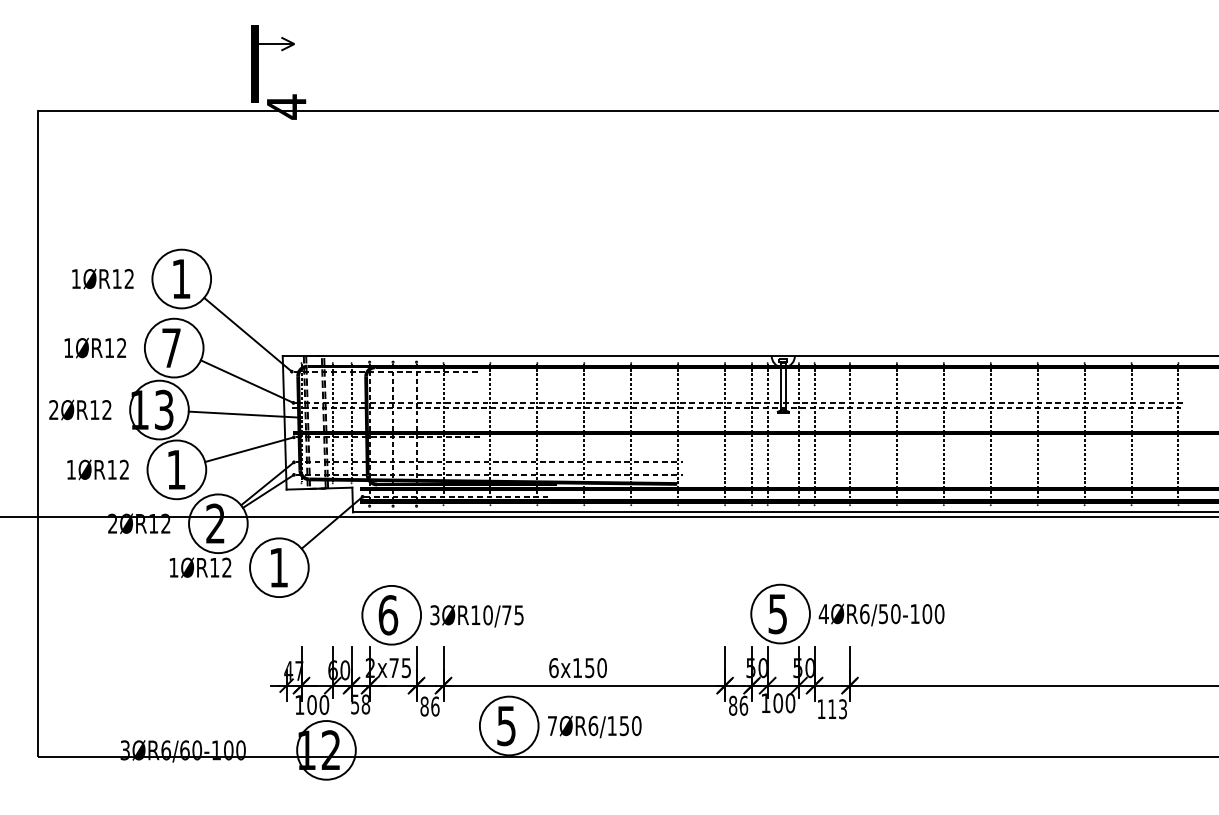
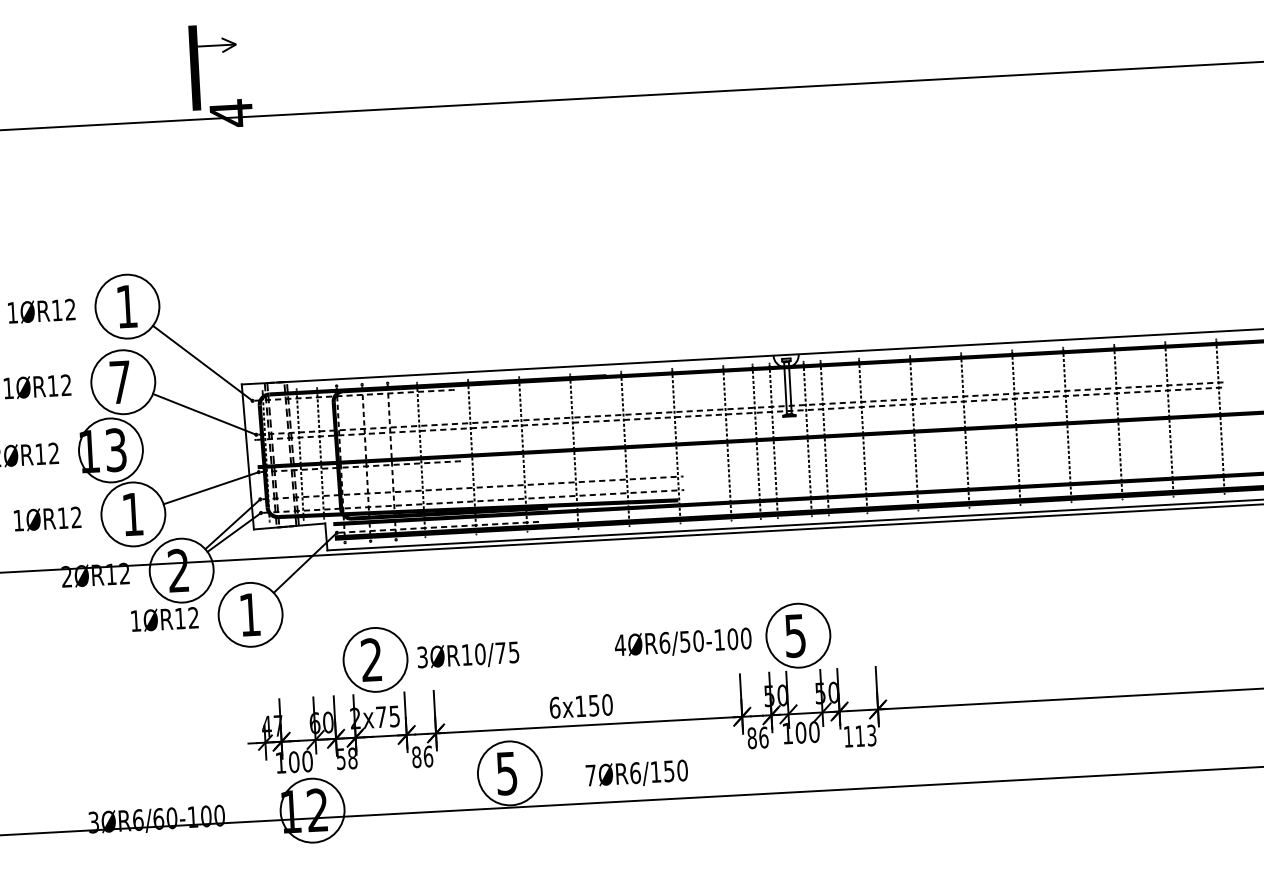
line: (243, 414) -> (202, 450), removed
text: (881, 614) -> (683, 642), moved
text: (388, 615) -> (372, 660), 6 -> 2
text: (594, 726) -> (636, 773), moved

